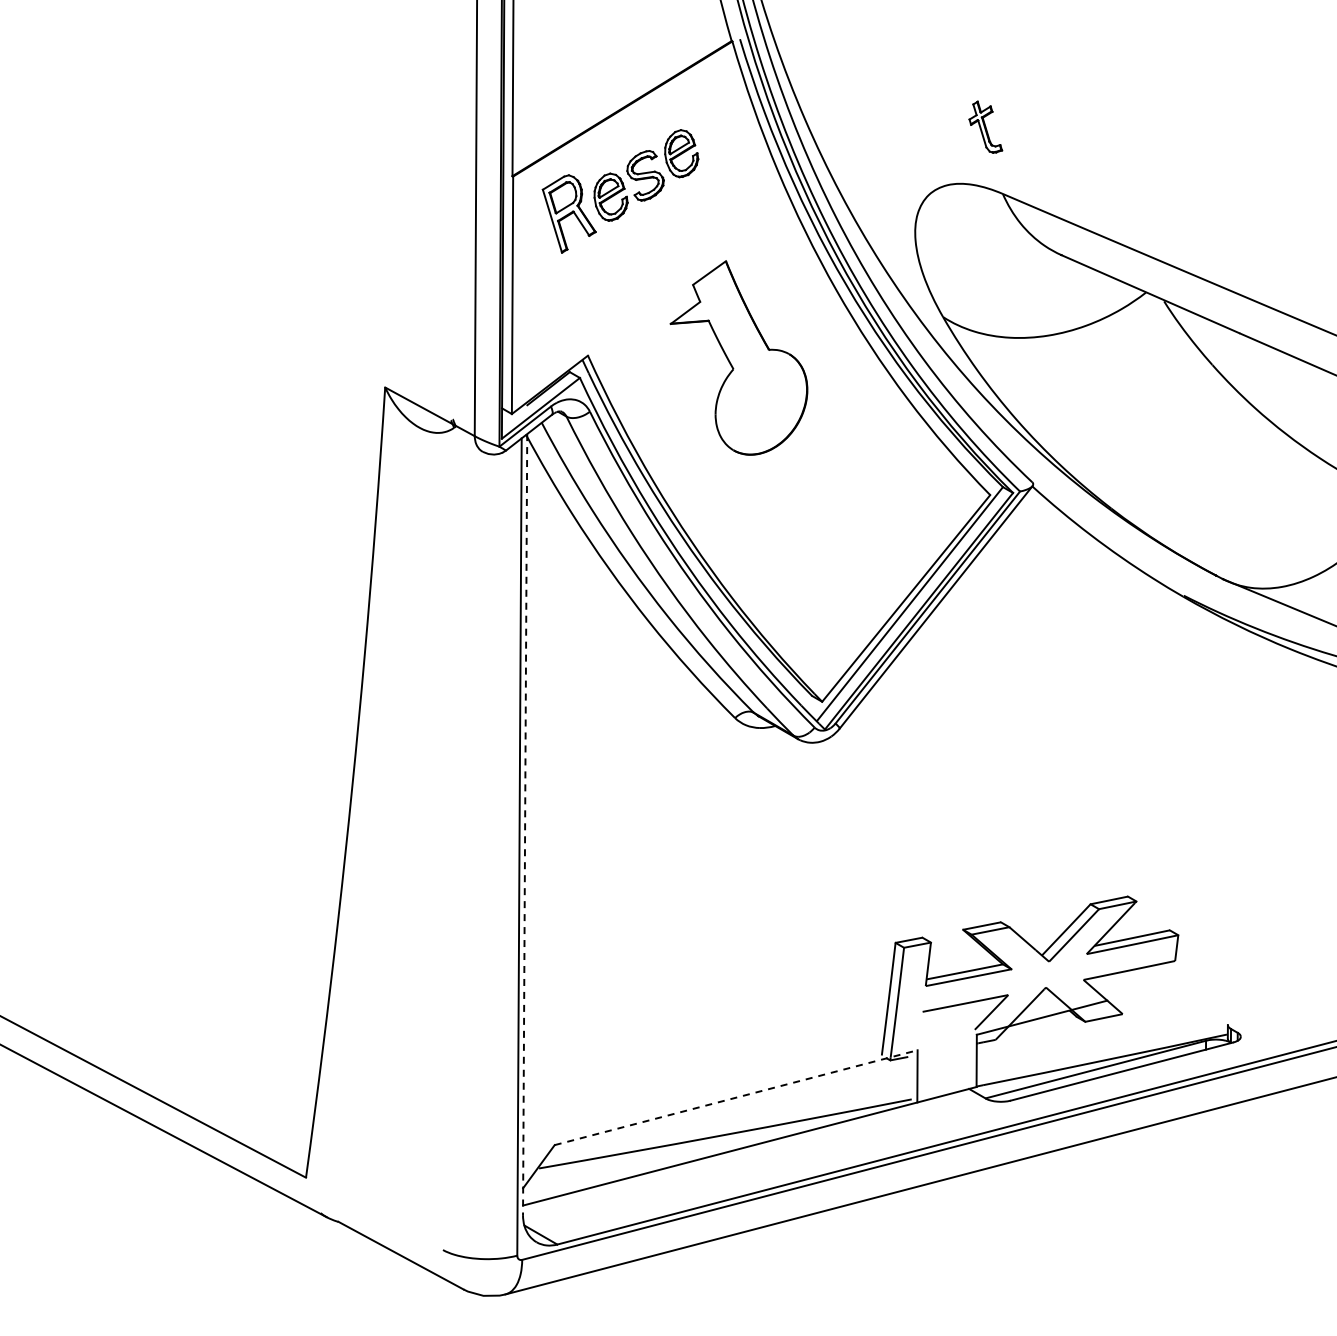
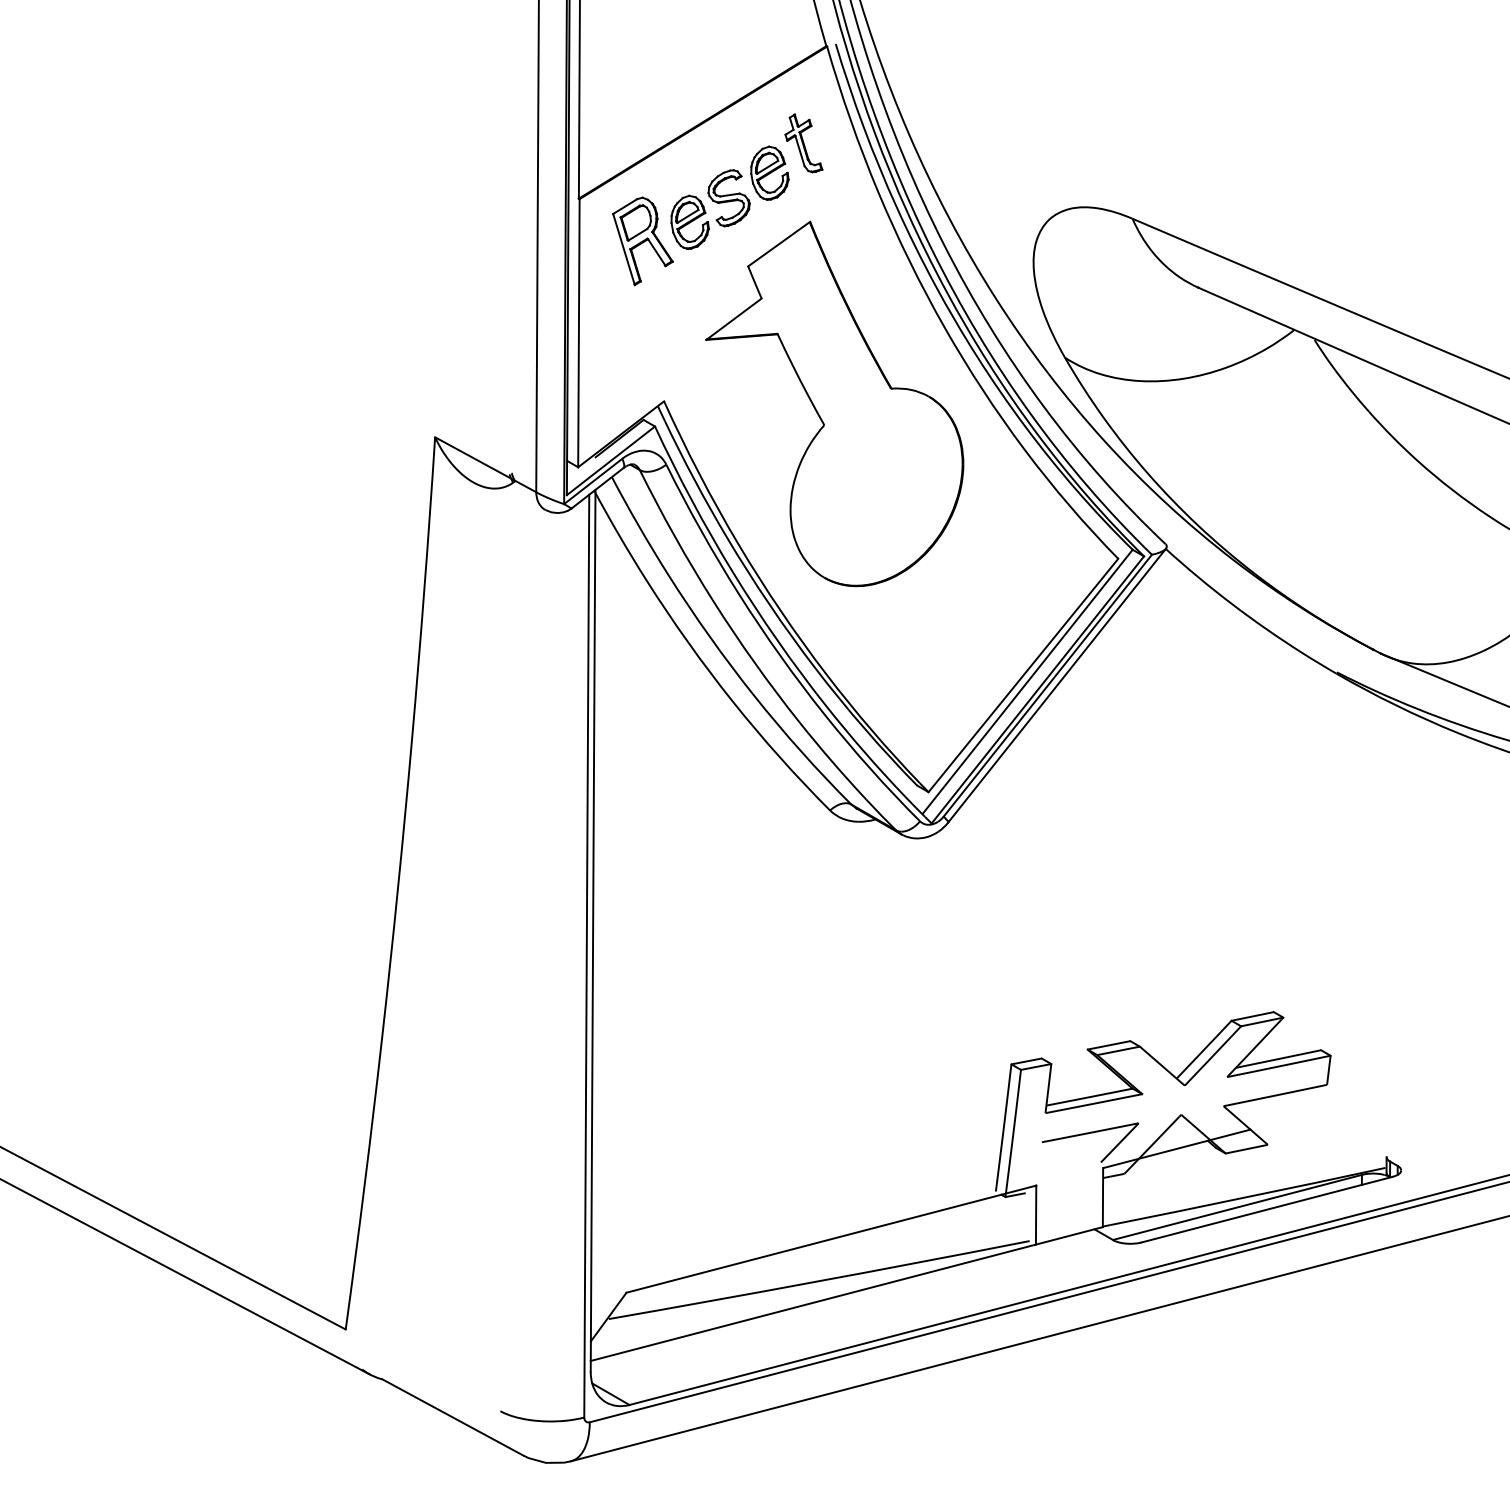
part: (985, 126) -> (803, 142), moved
part: (738, 357) -> (834, 403), size x1.67
line: (525, 824) -> (593, 930), dashed -> solid
line: (736, 1097) -> (831, 1238), dashed -> solid

